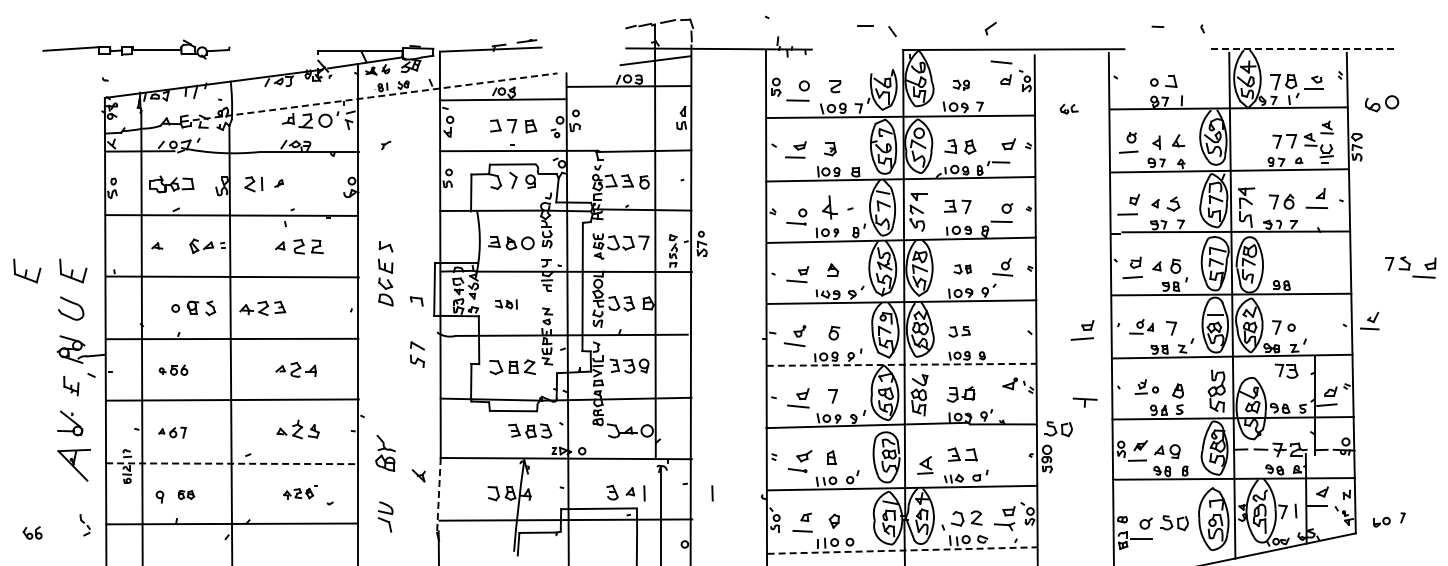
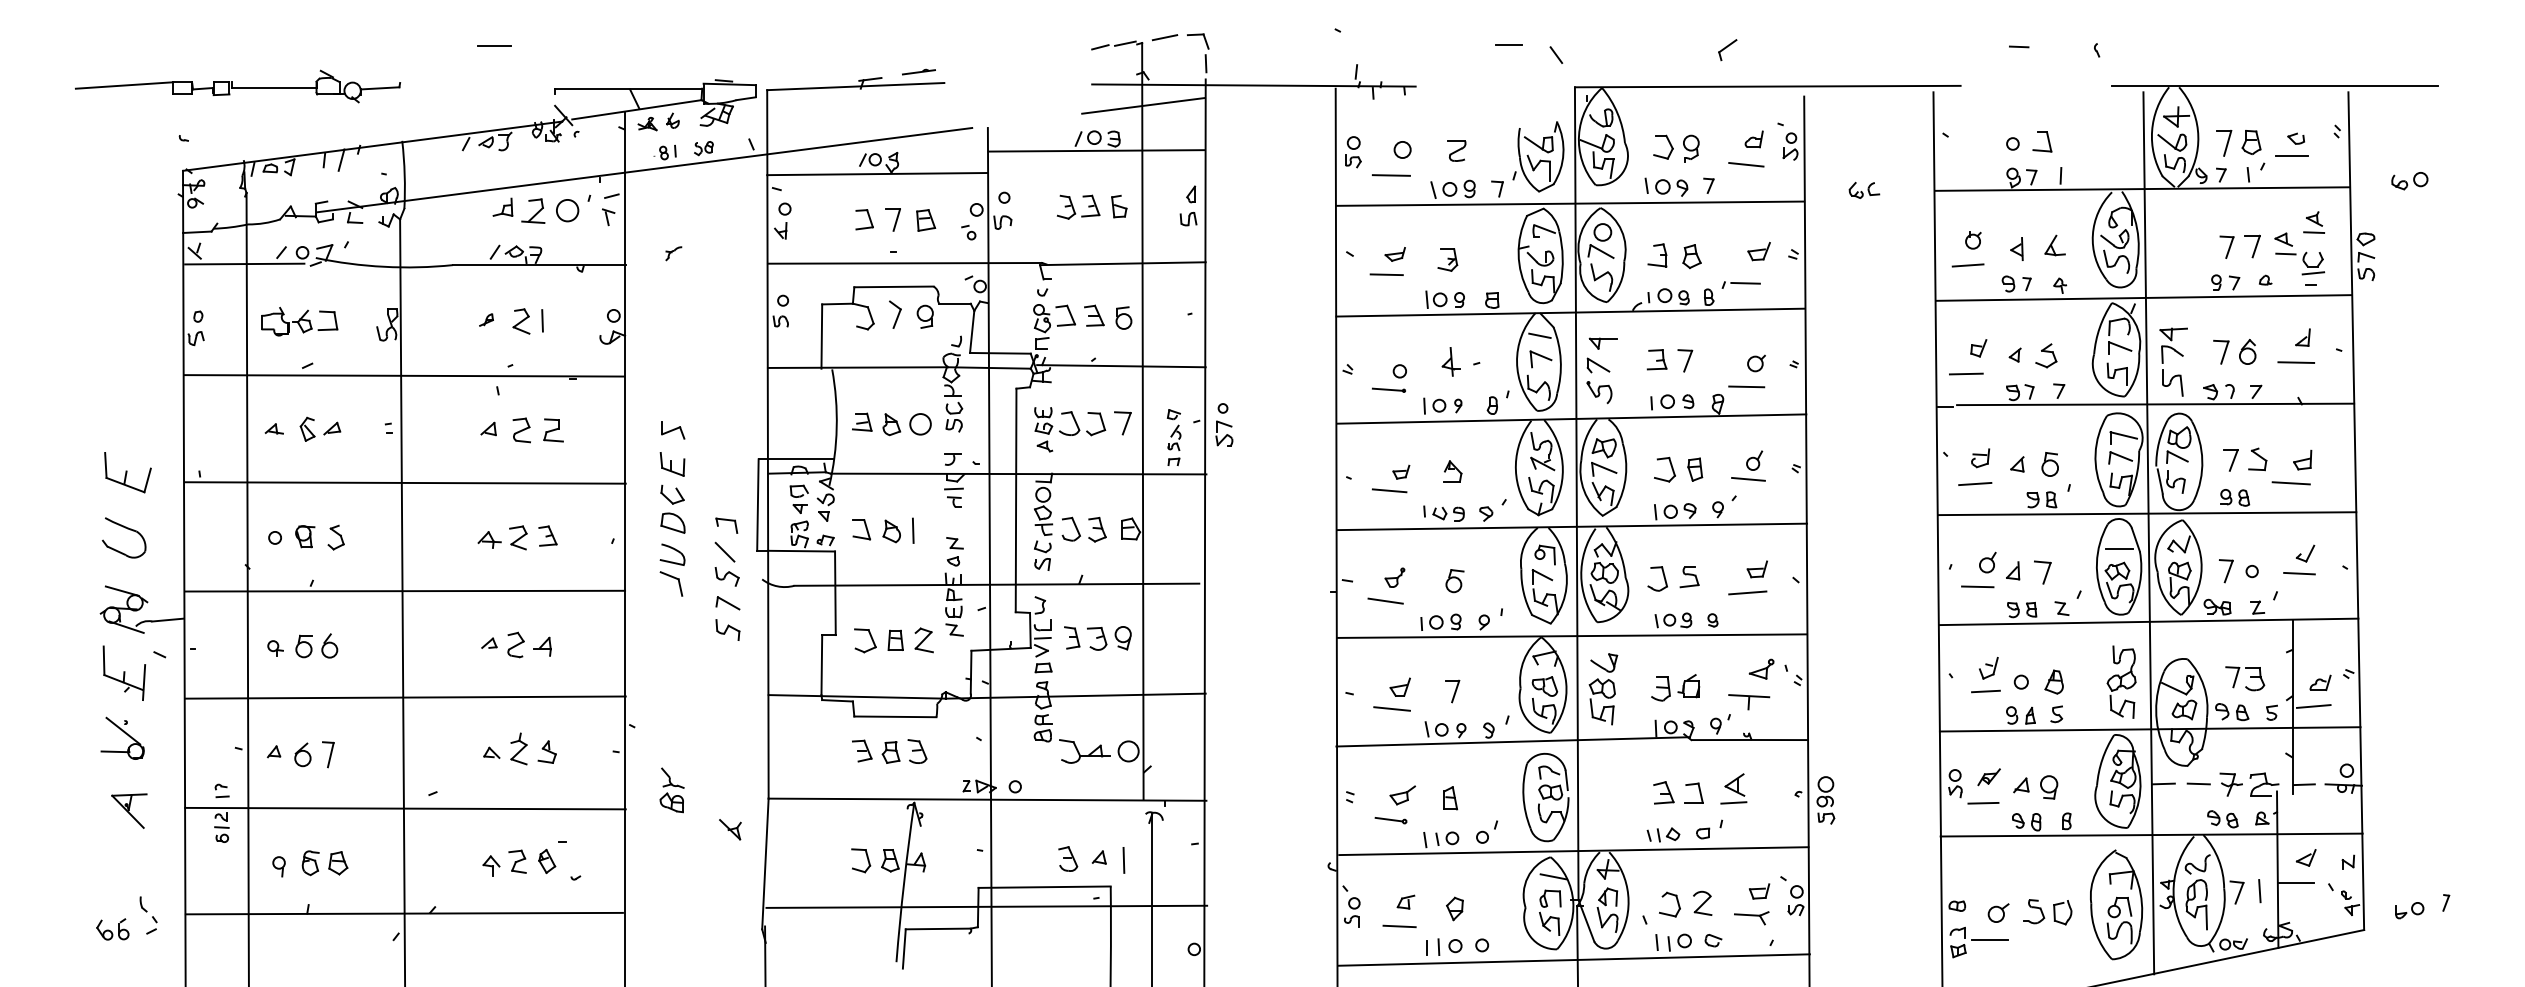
line: (283, 25) -> (494, 44), added
line: (1305, 49) -> (2276, 86), dashed -> solid
line: (1001, 62) -> (1746, 164), moved
part: (961, 84) -> (1676, 147), size x1.67
line: (370, 97) -> (646, 170), dashed -> solid
part: (1381, 103) -> (2408, 180), size x0.62
part: (625, 118) -> (1090, 206), added
part: (253, 184) -> (527, 321), moved
part: (837, 207) -> (1460, 361), size x0.71
part: (201, 245) -> (320, 428), moved
part: (1410, 267) -> (2267, 466), moved
part: (962, 269) -> (1678, 469), size x1.67
part: (27, 270) -> (48, 471), removed
part: (506, 304) -> (883, 530), size x1.67
part: (262, 307) -> (517, 536), moved
part: (193, 308) -> (306, 537), moved
part: (1369, 321) -> (2299, 560), moved
part: (416, 323) -> (726, 564), added
part: (1141, 326) -> (1990, 569), size x1.43
part: (1082, 330) -> (1748, 578), moved
part: (959, 331) -> (1673, 578), size x1.43
line: (901, 364) -> (1571, 635), dashed -> solid
part: (173, 369) -> (302, 644), size x1.43
part: (1286, 370) -> (2245, 677), moved
part: (71, 385) -> (124, 672), size x1.67
part: (1146, 386) -> (1999, 673), size x1.43
part: (1084, 402) -> (1748, 701), moved
part: (1058, 429) -> (1845, 748), removed
part: (530, 430) -> (890, 750), moved
part: (172, 432) -> (300, 754), size x1.43
part: (384, 453) -> (670, 790), size x0.71
line: (232, 463) -> (405, 808), dashed -> solid
part: (73, 464) -> (128, 809), size x0.62
part: (925, 465) -> (1734, 789), moved
part: (300, 492) -> (524, 858), size x1.43
line: (712, 493) -> (1242, 860), removed
part: (186, 494) -> (325, 862), size x1.67
line: (438, 495) -> (764, 864), dashed -> solid
part: (385, 516) -> (672, 569), moved
part: (32, 532) -> (112, 928), moved
line: (903, 550) -> (1575, 959), dashed -> solid

